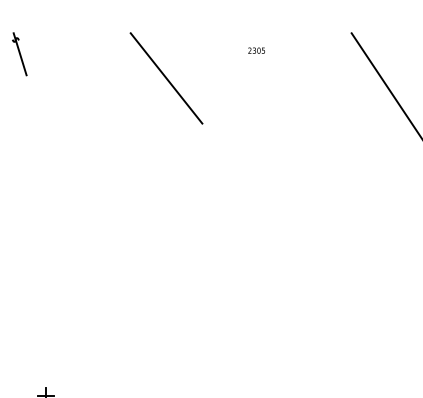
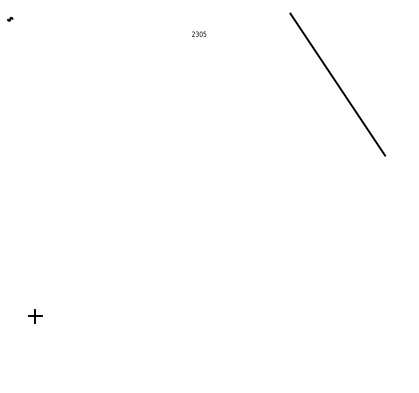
text: (257, 49) -> (199, 33), moved
line: (19, 53) -> (13, 30), removed
line: (165, 78) -> (135, 51), removed

